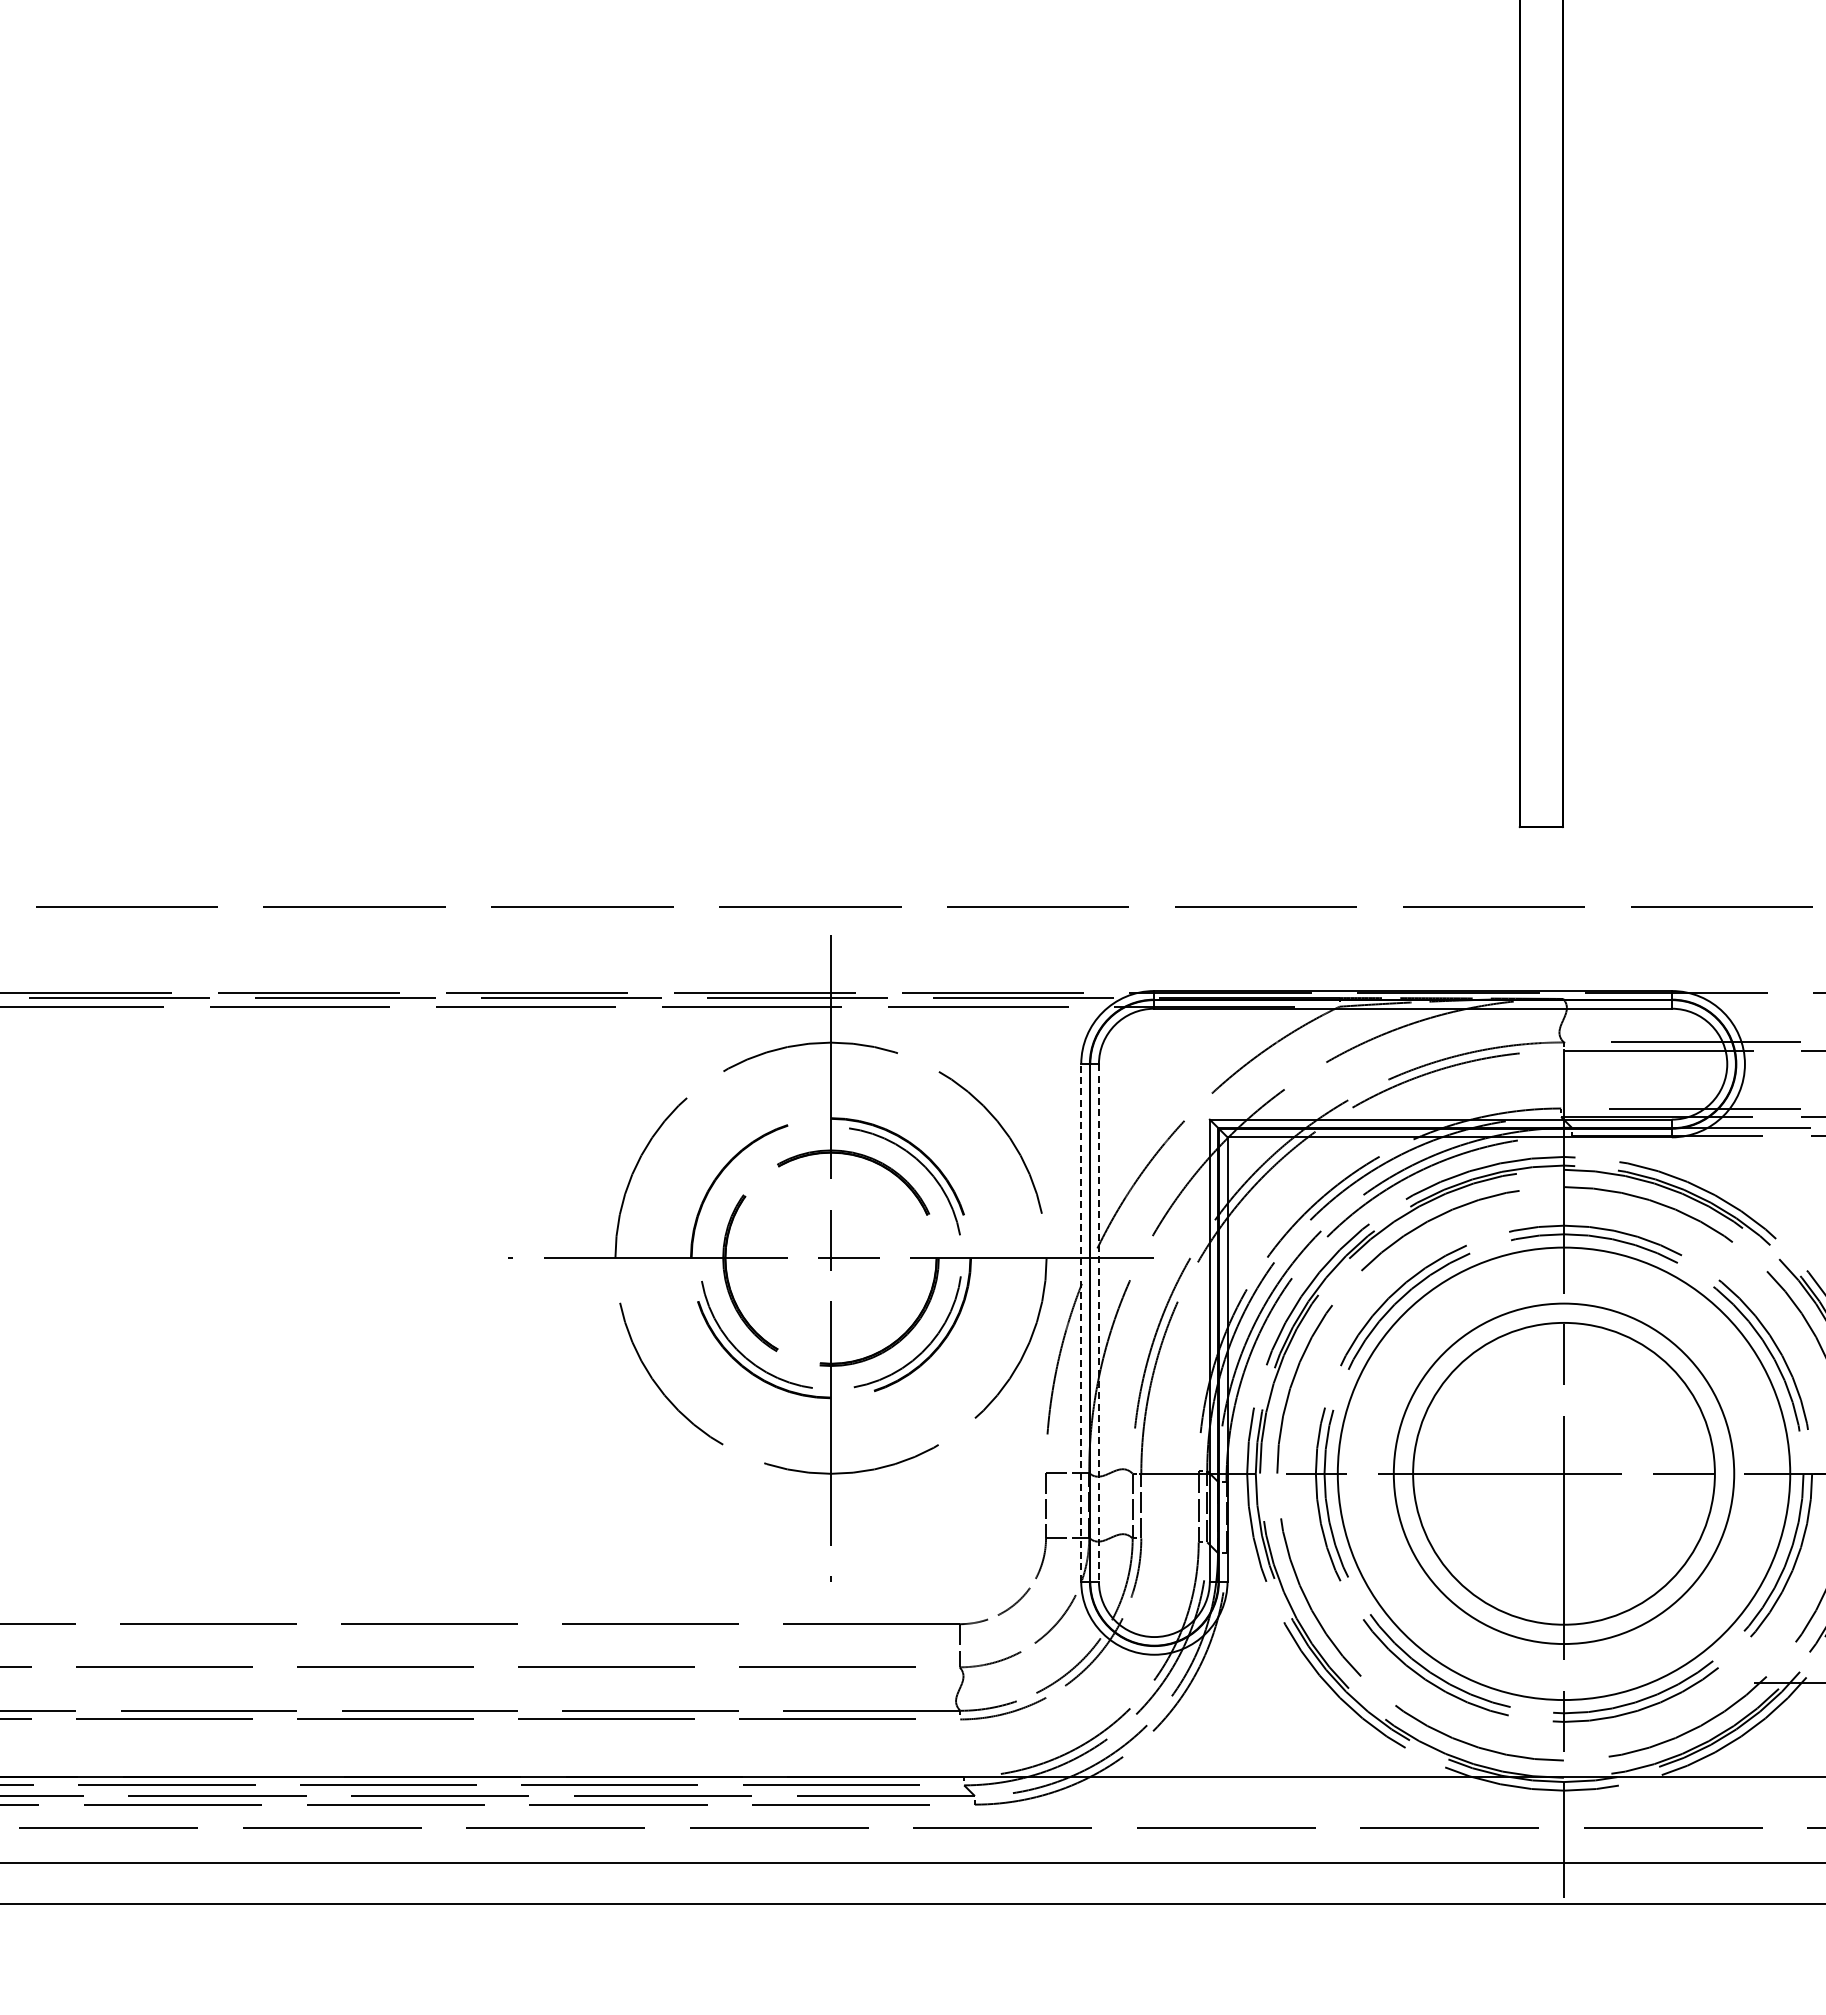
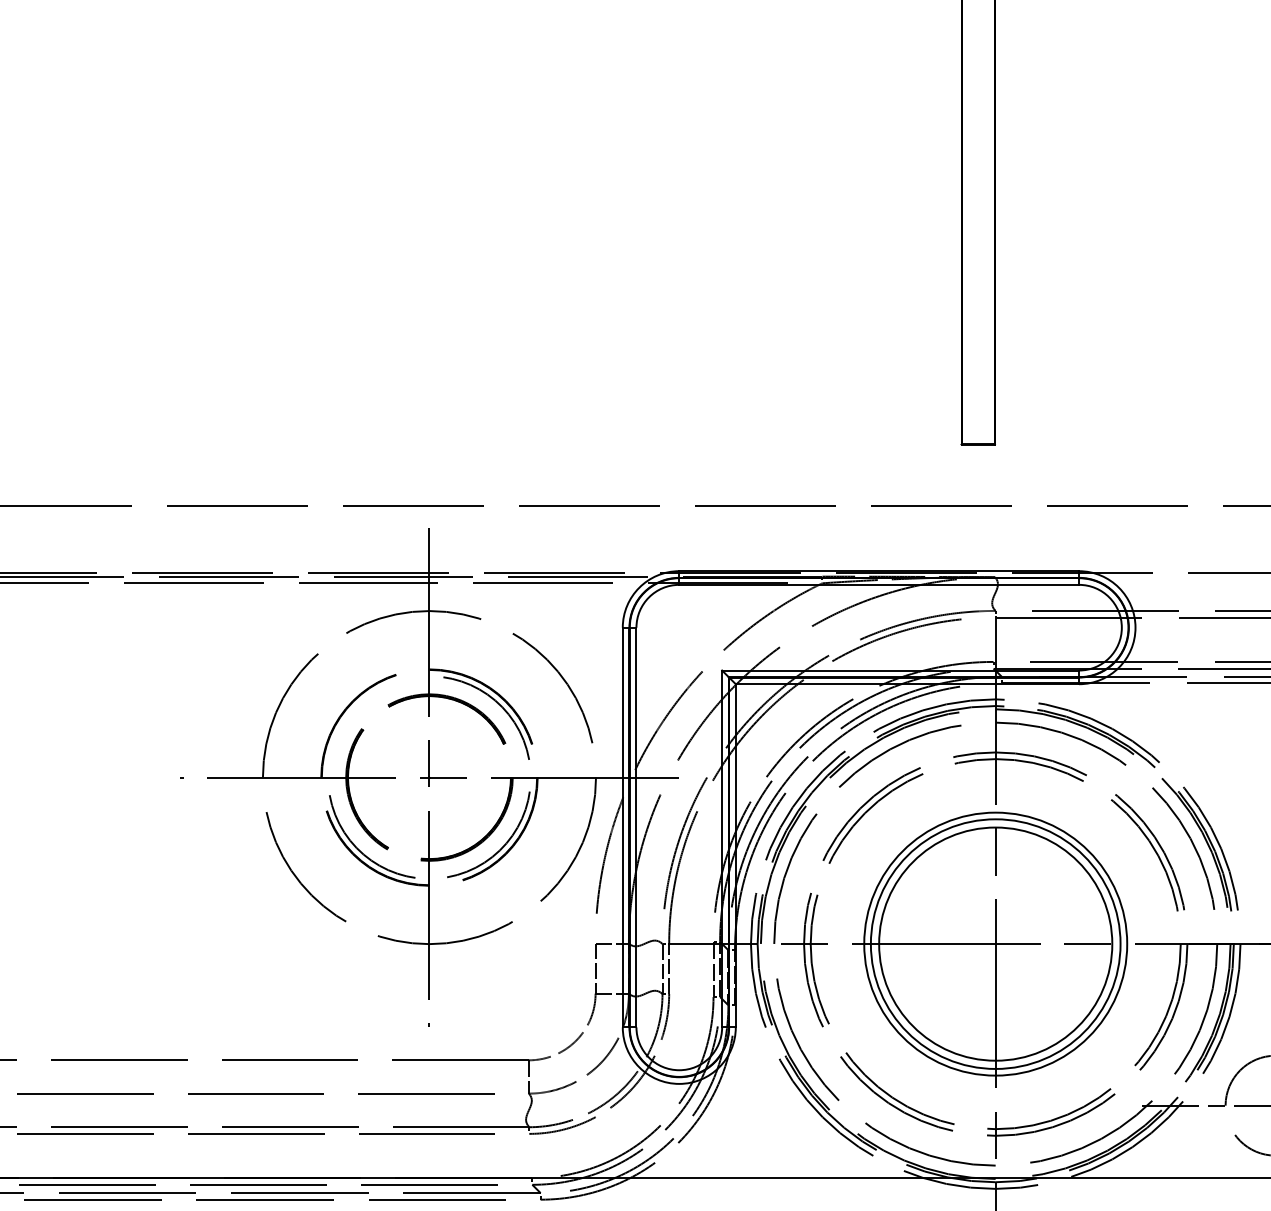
line: (1081, 1322) -> (622, 827), dashed -> solid
line: (1098, 1322) -> (636, 827), dashed -> solid
circle: (1563, 1473) -> (995, 943), size x0.71

